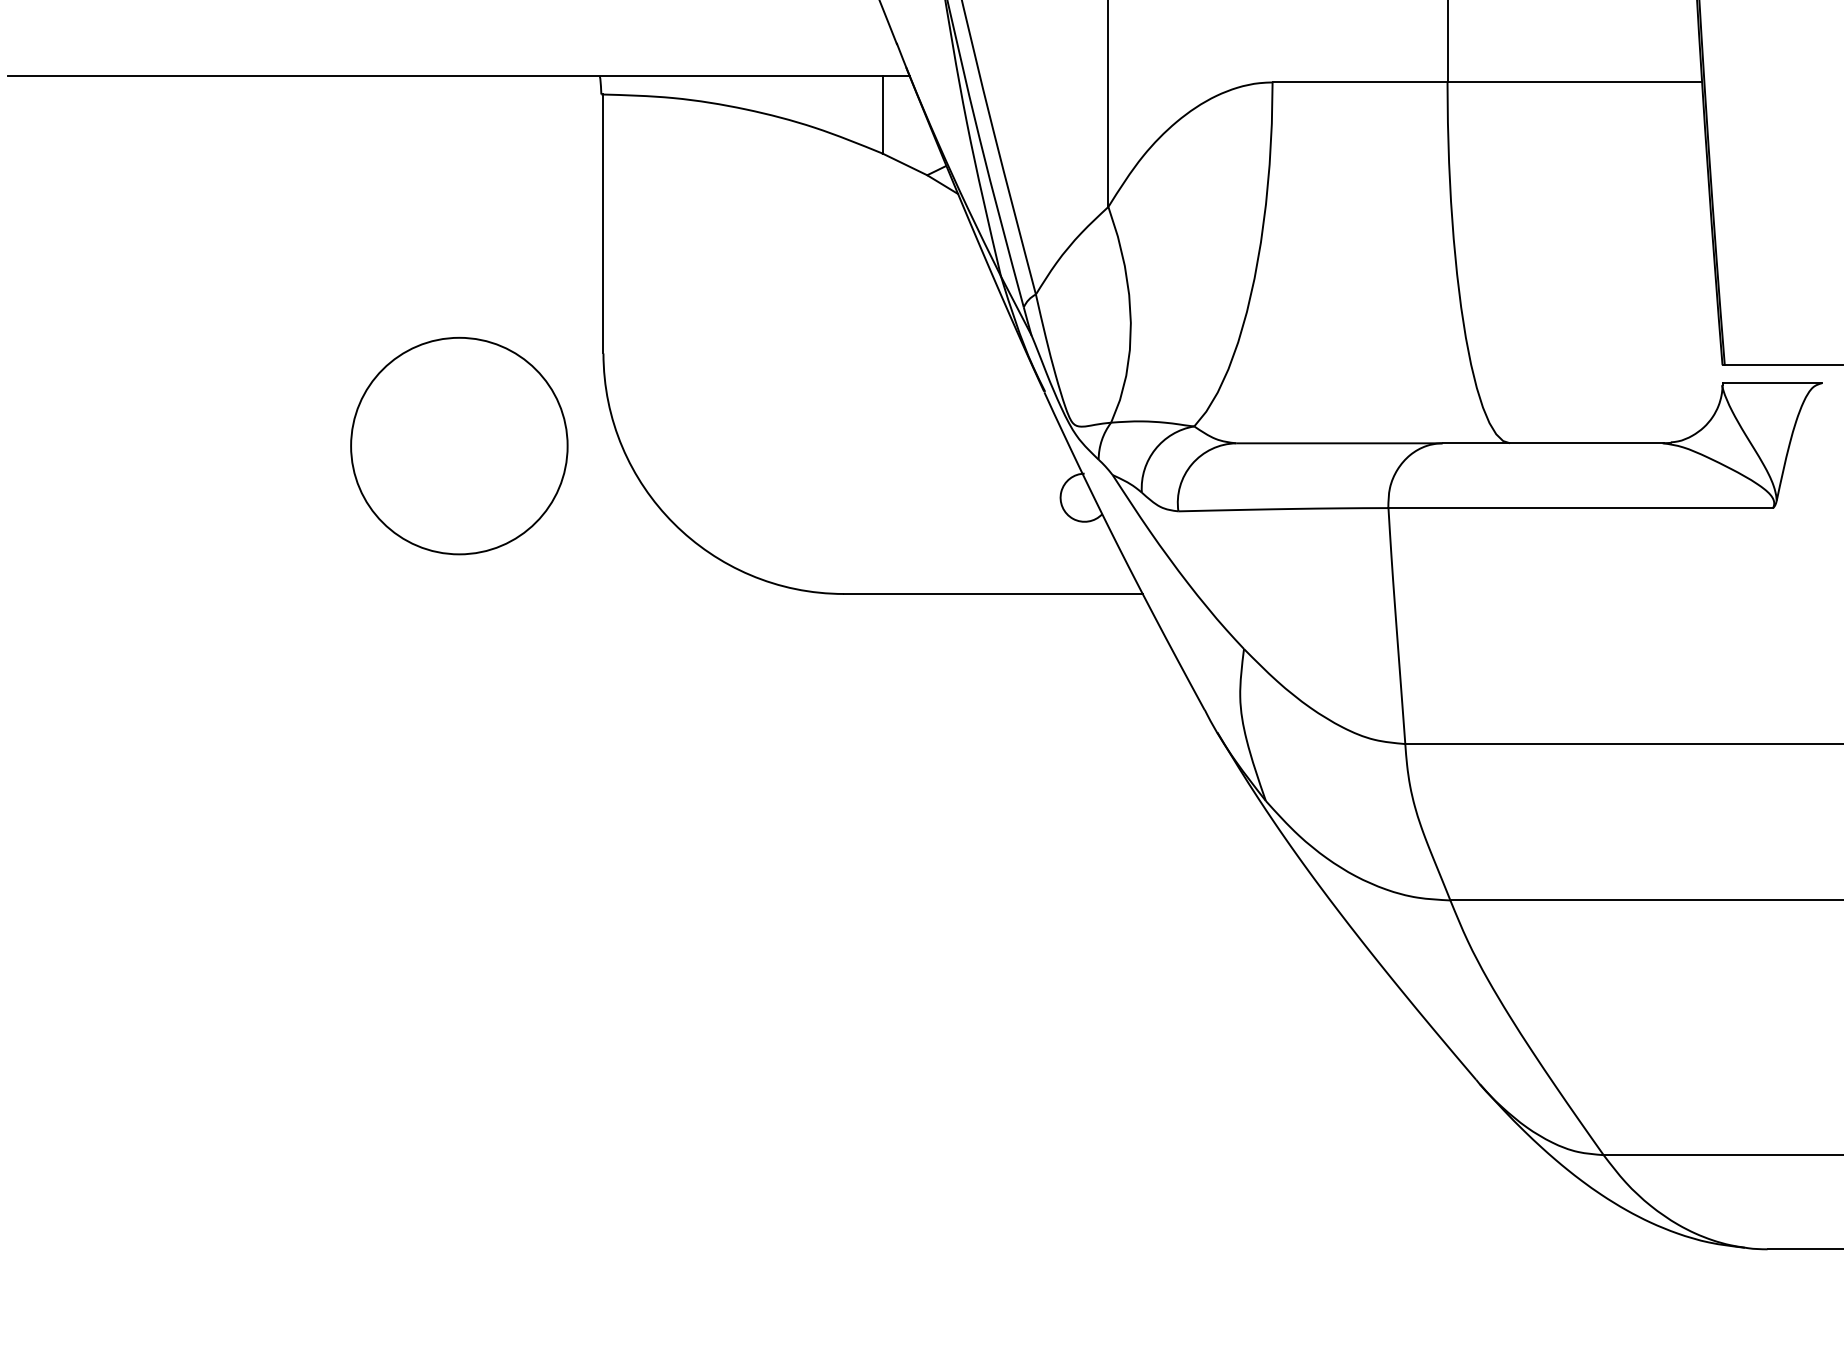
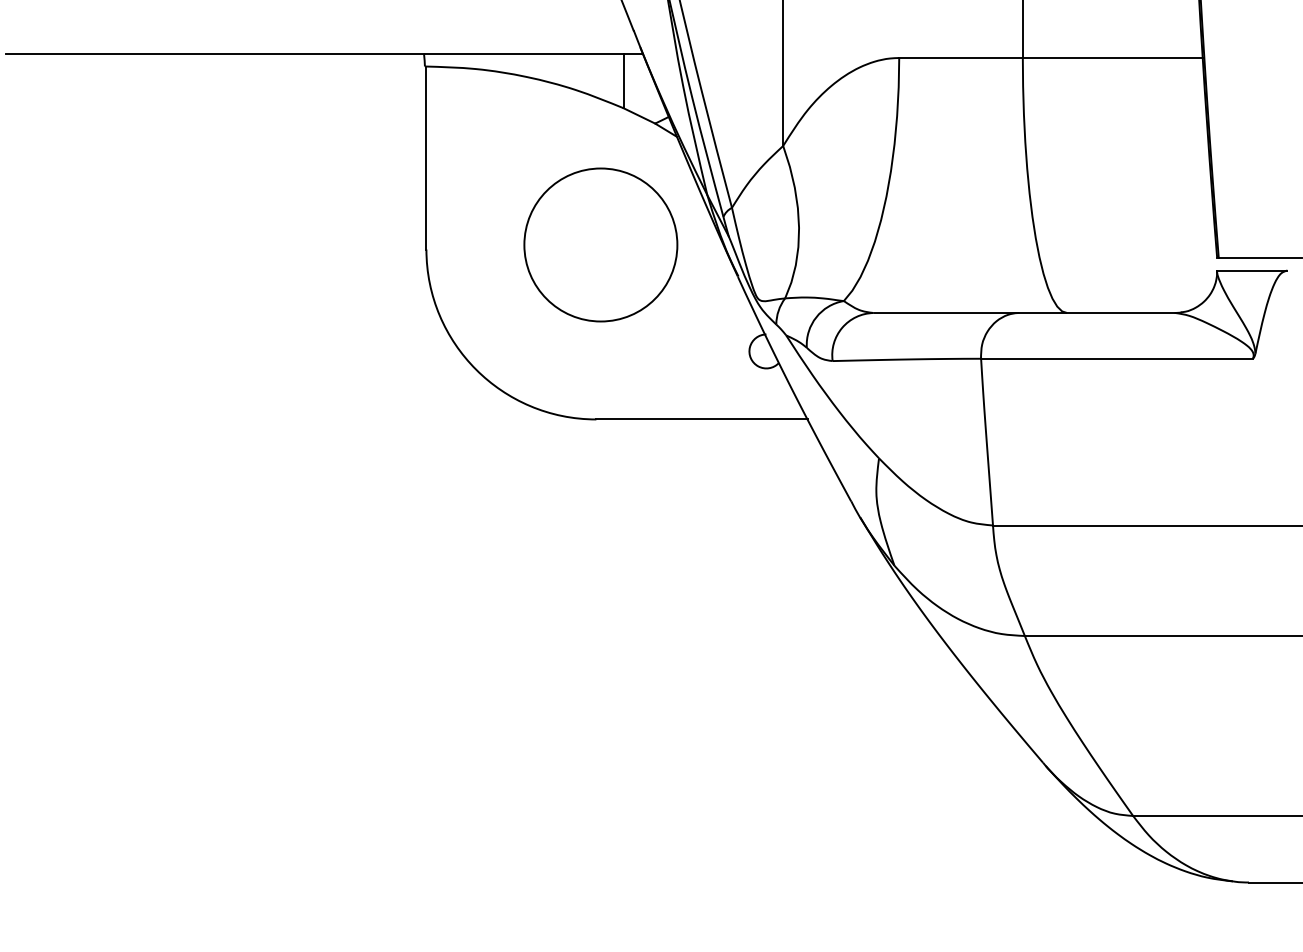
circle: (459, 445) -> (600, 244), moved

